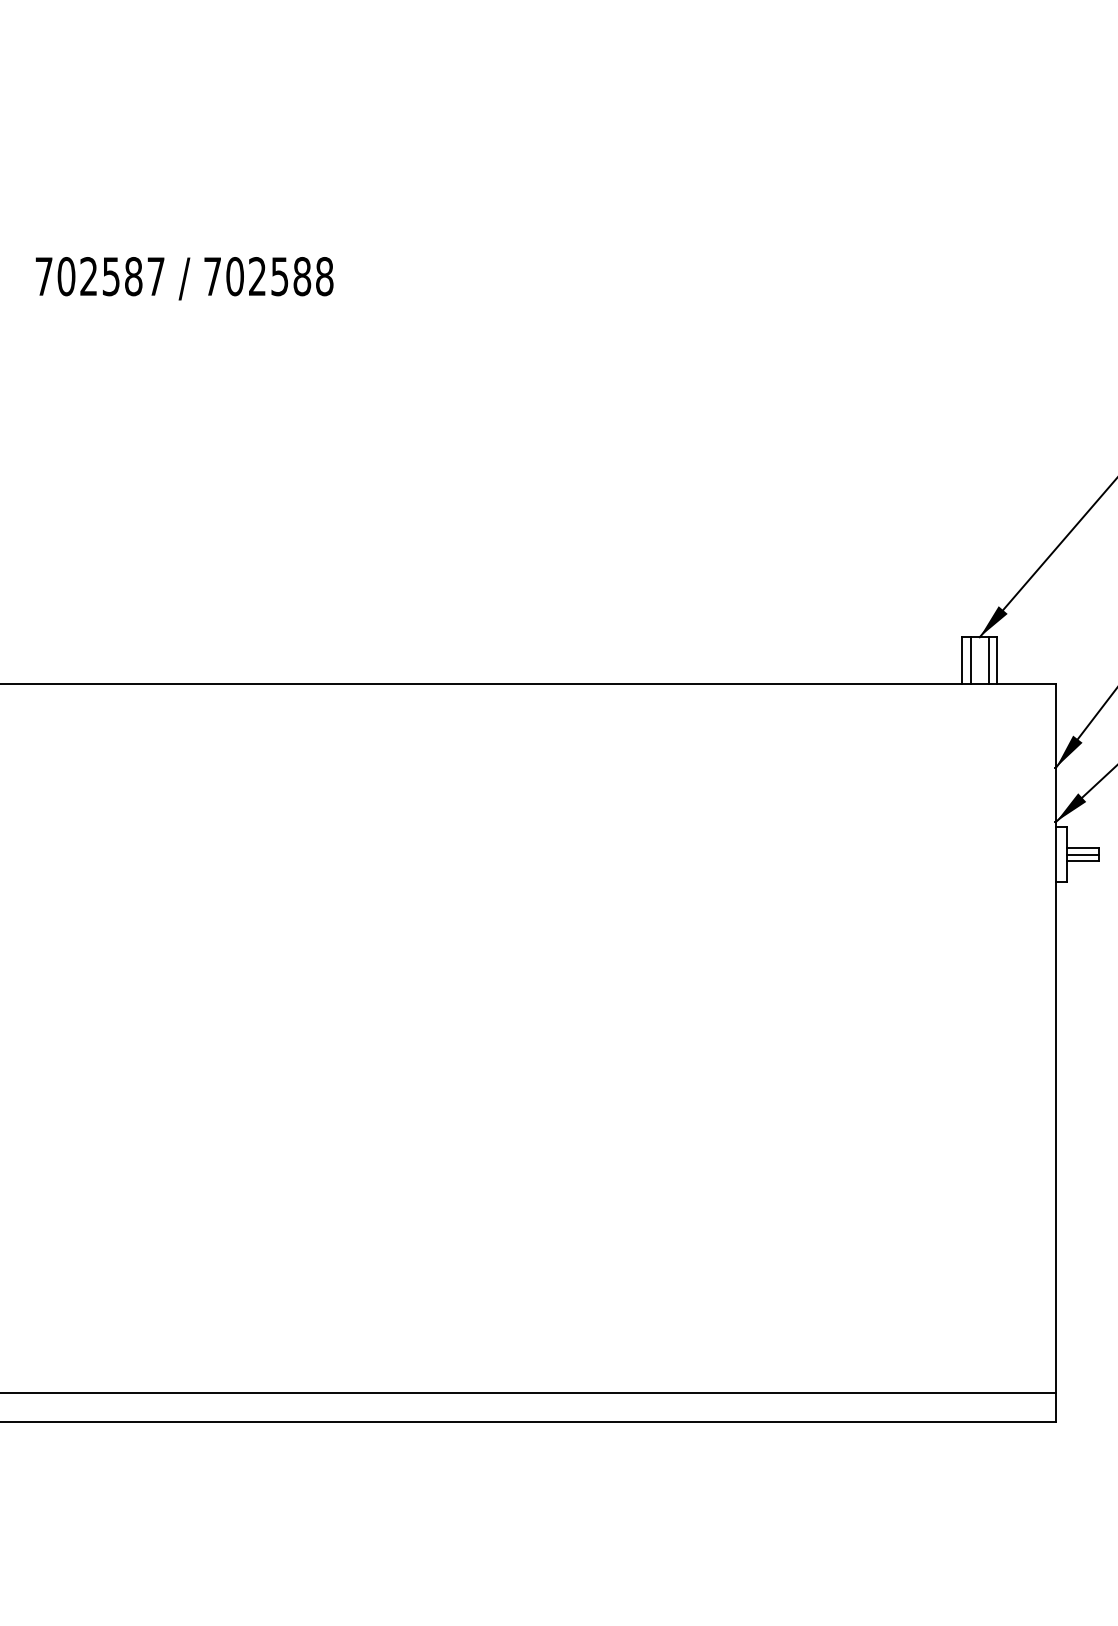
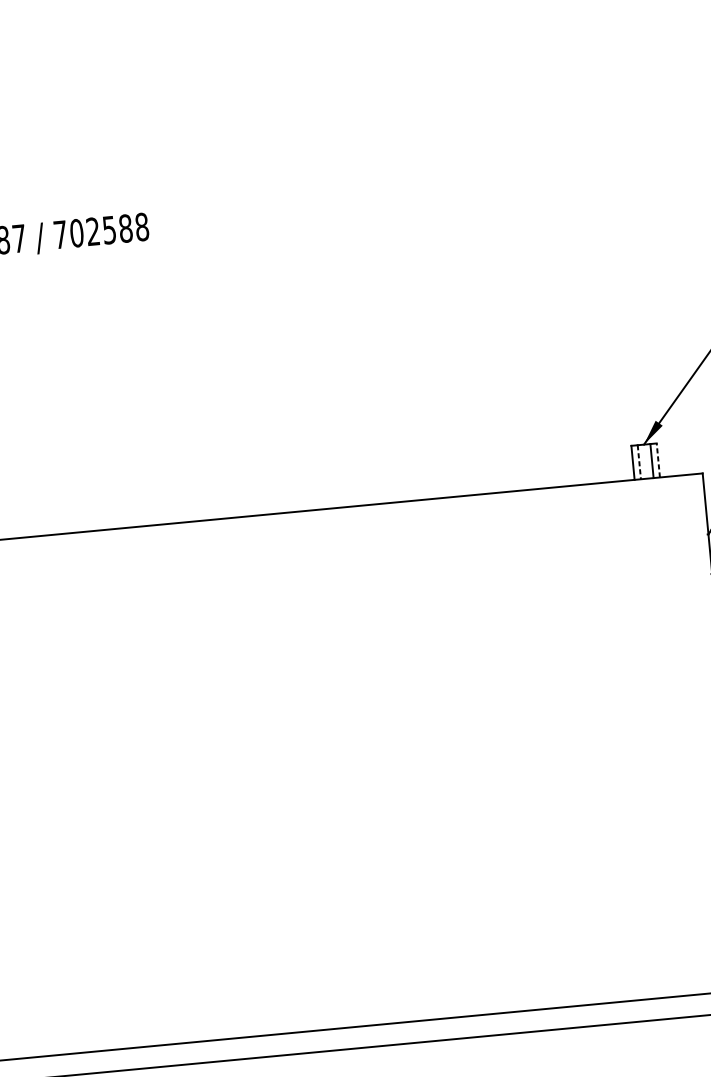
line: (997, 660) -> (658, 460), solid -> dashed
line: (971, 661) -> (639, 462), solid -> dashed

